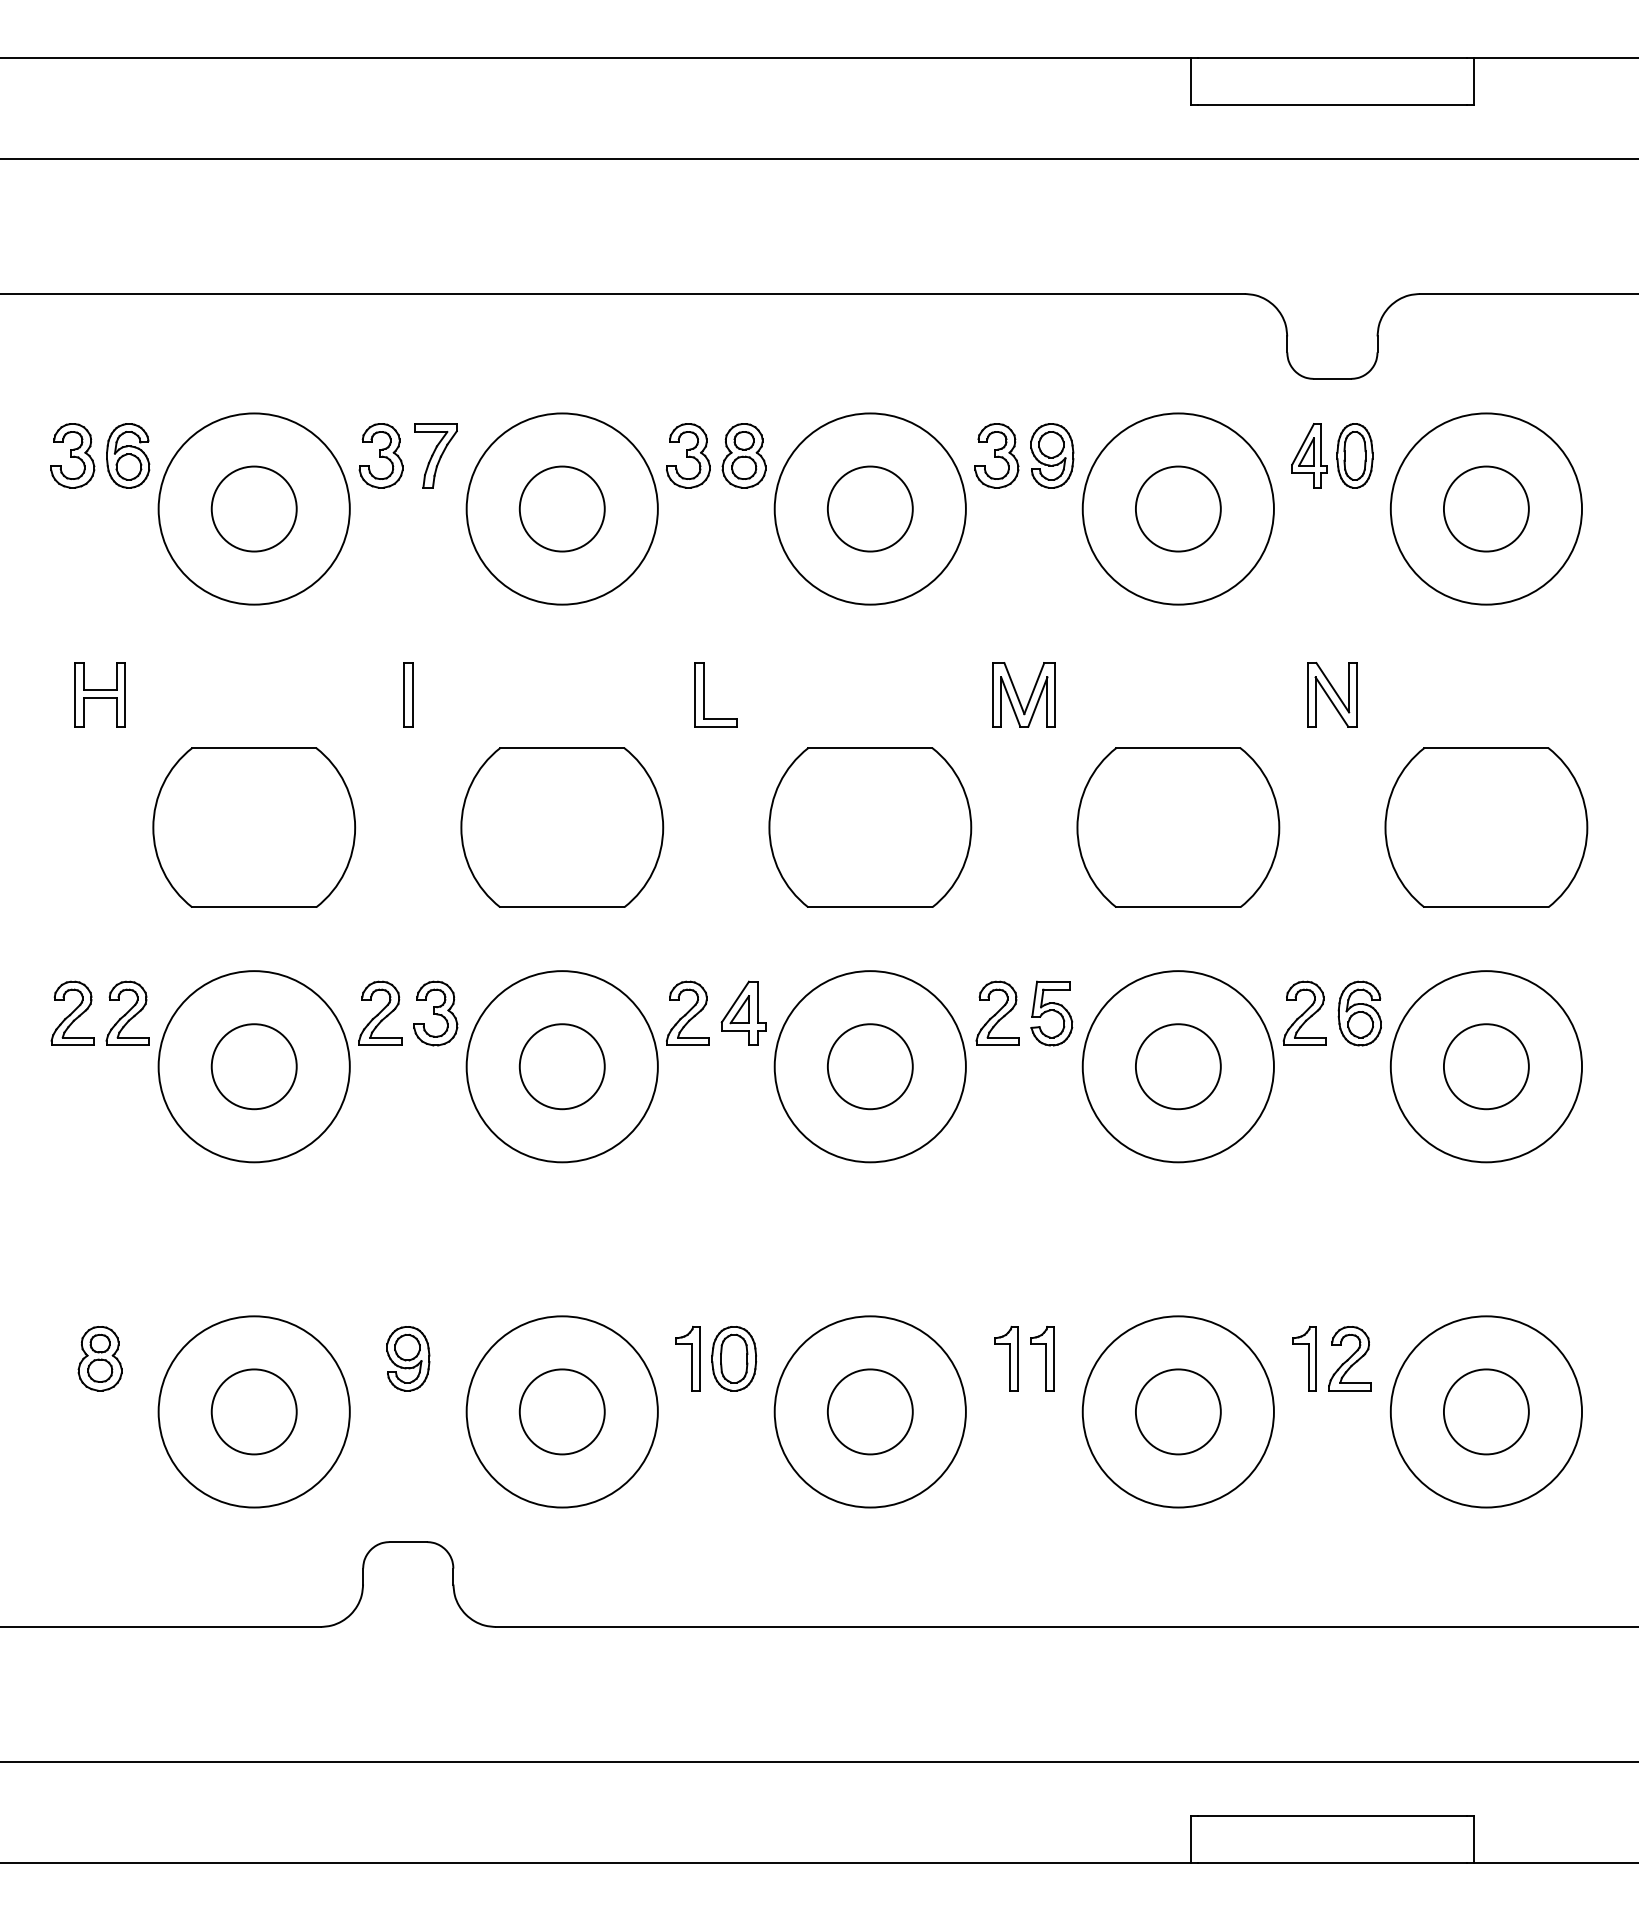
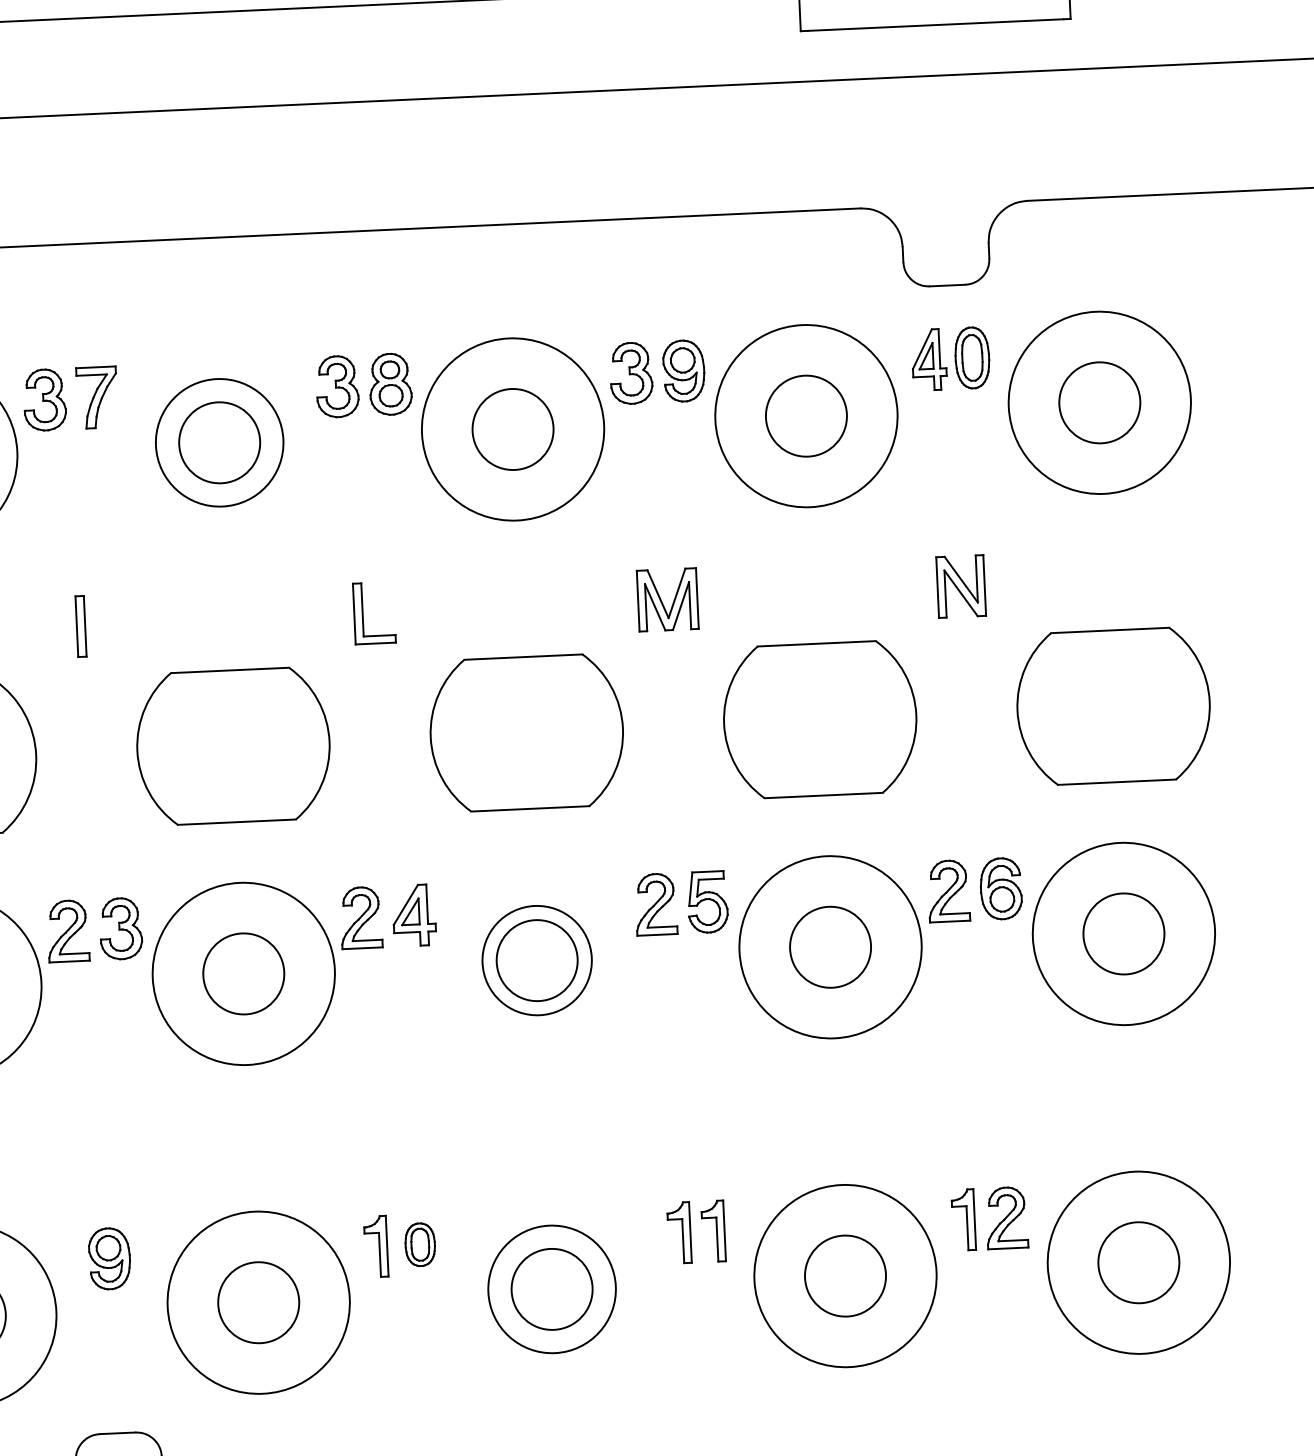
circle: (561, 508) -> (218, 442), size x0.7
circle: (869, 1066) -> (536, 960), size x0.6
part: (734, 1358) -> (420, 1244), size x0.7
circle: (869, 1411) -> (551, 1289), size x0.7

